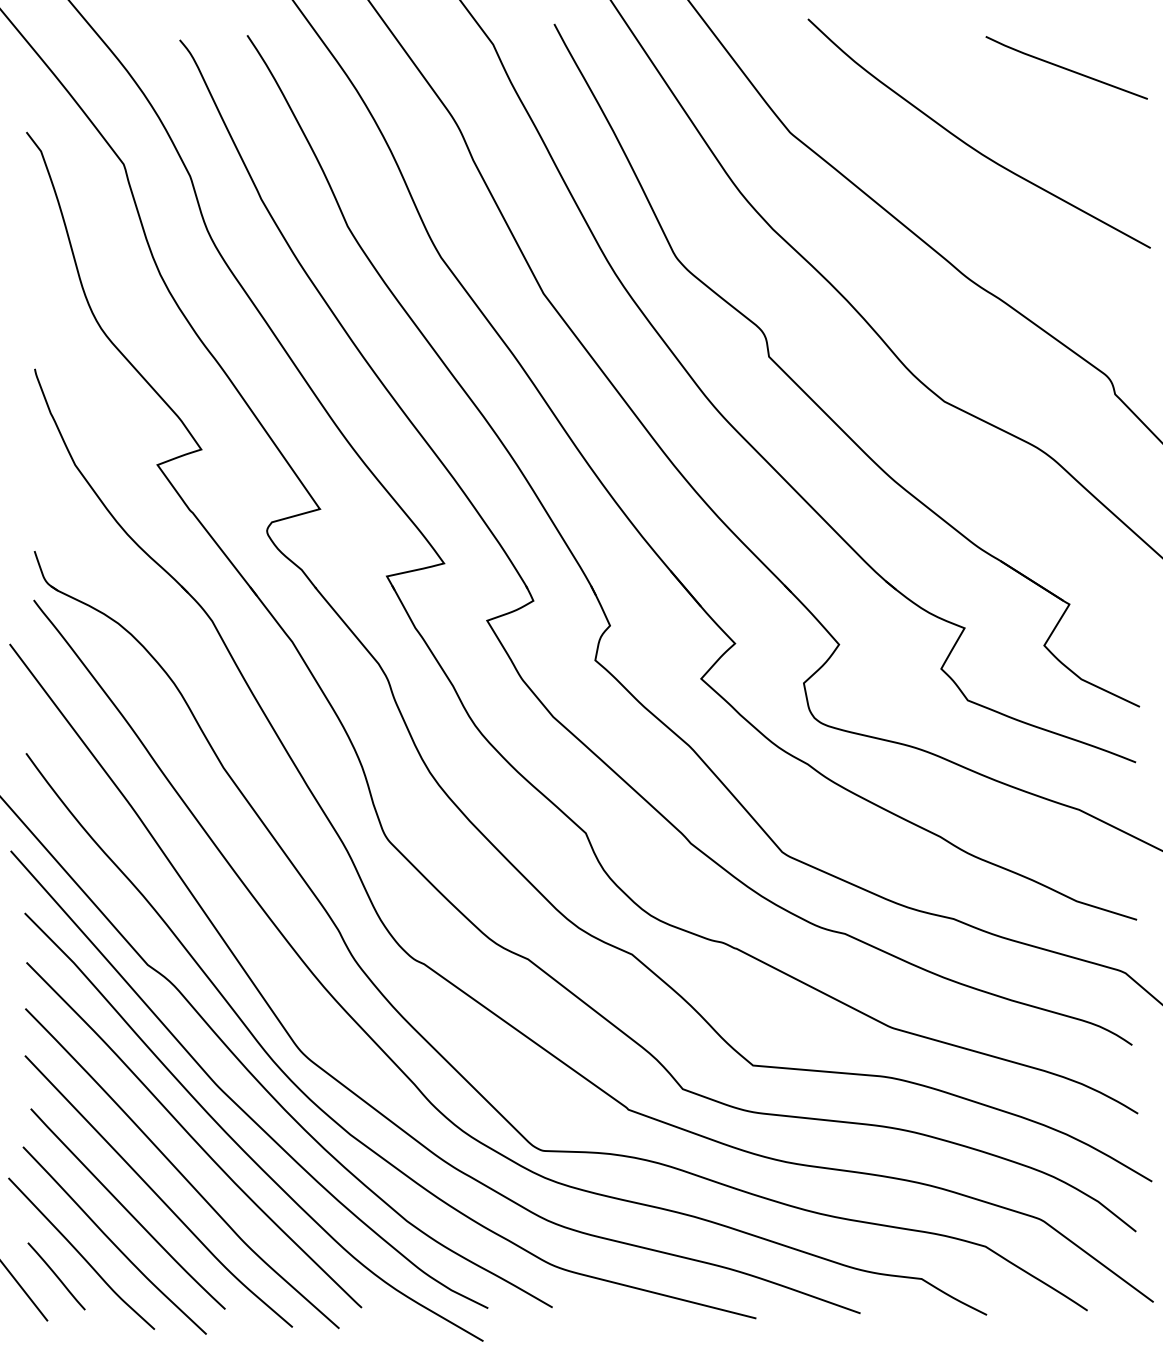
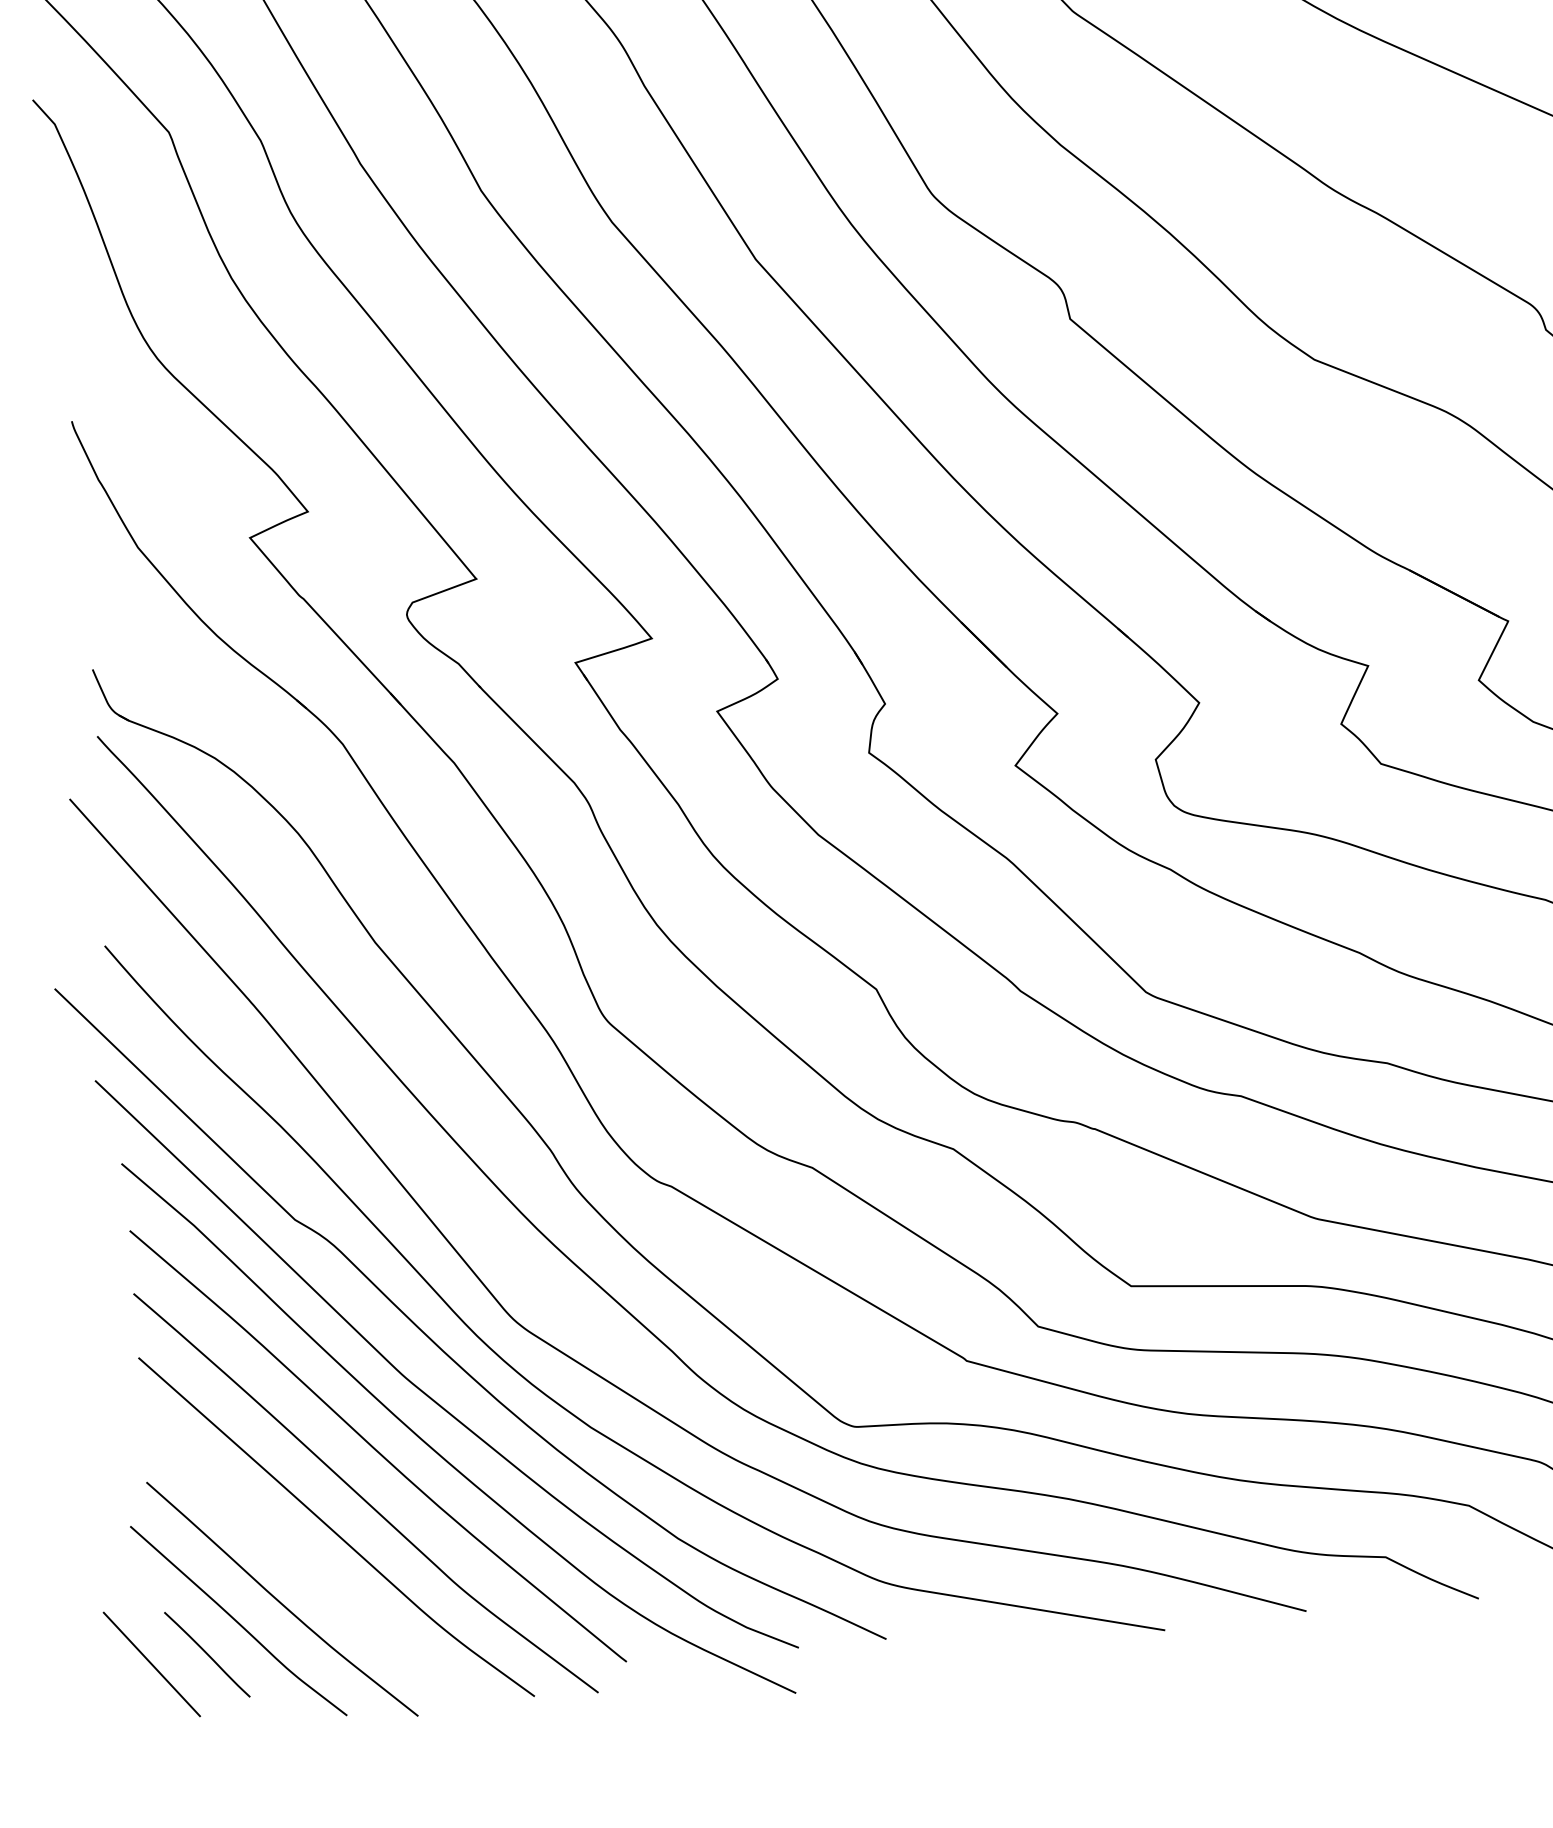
curve: (126, 1208) -> (294, 1554), removed

